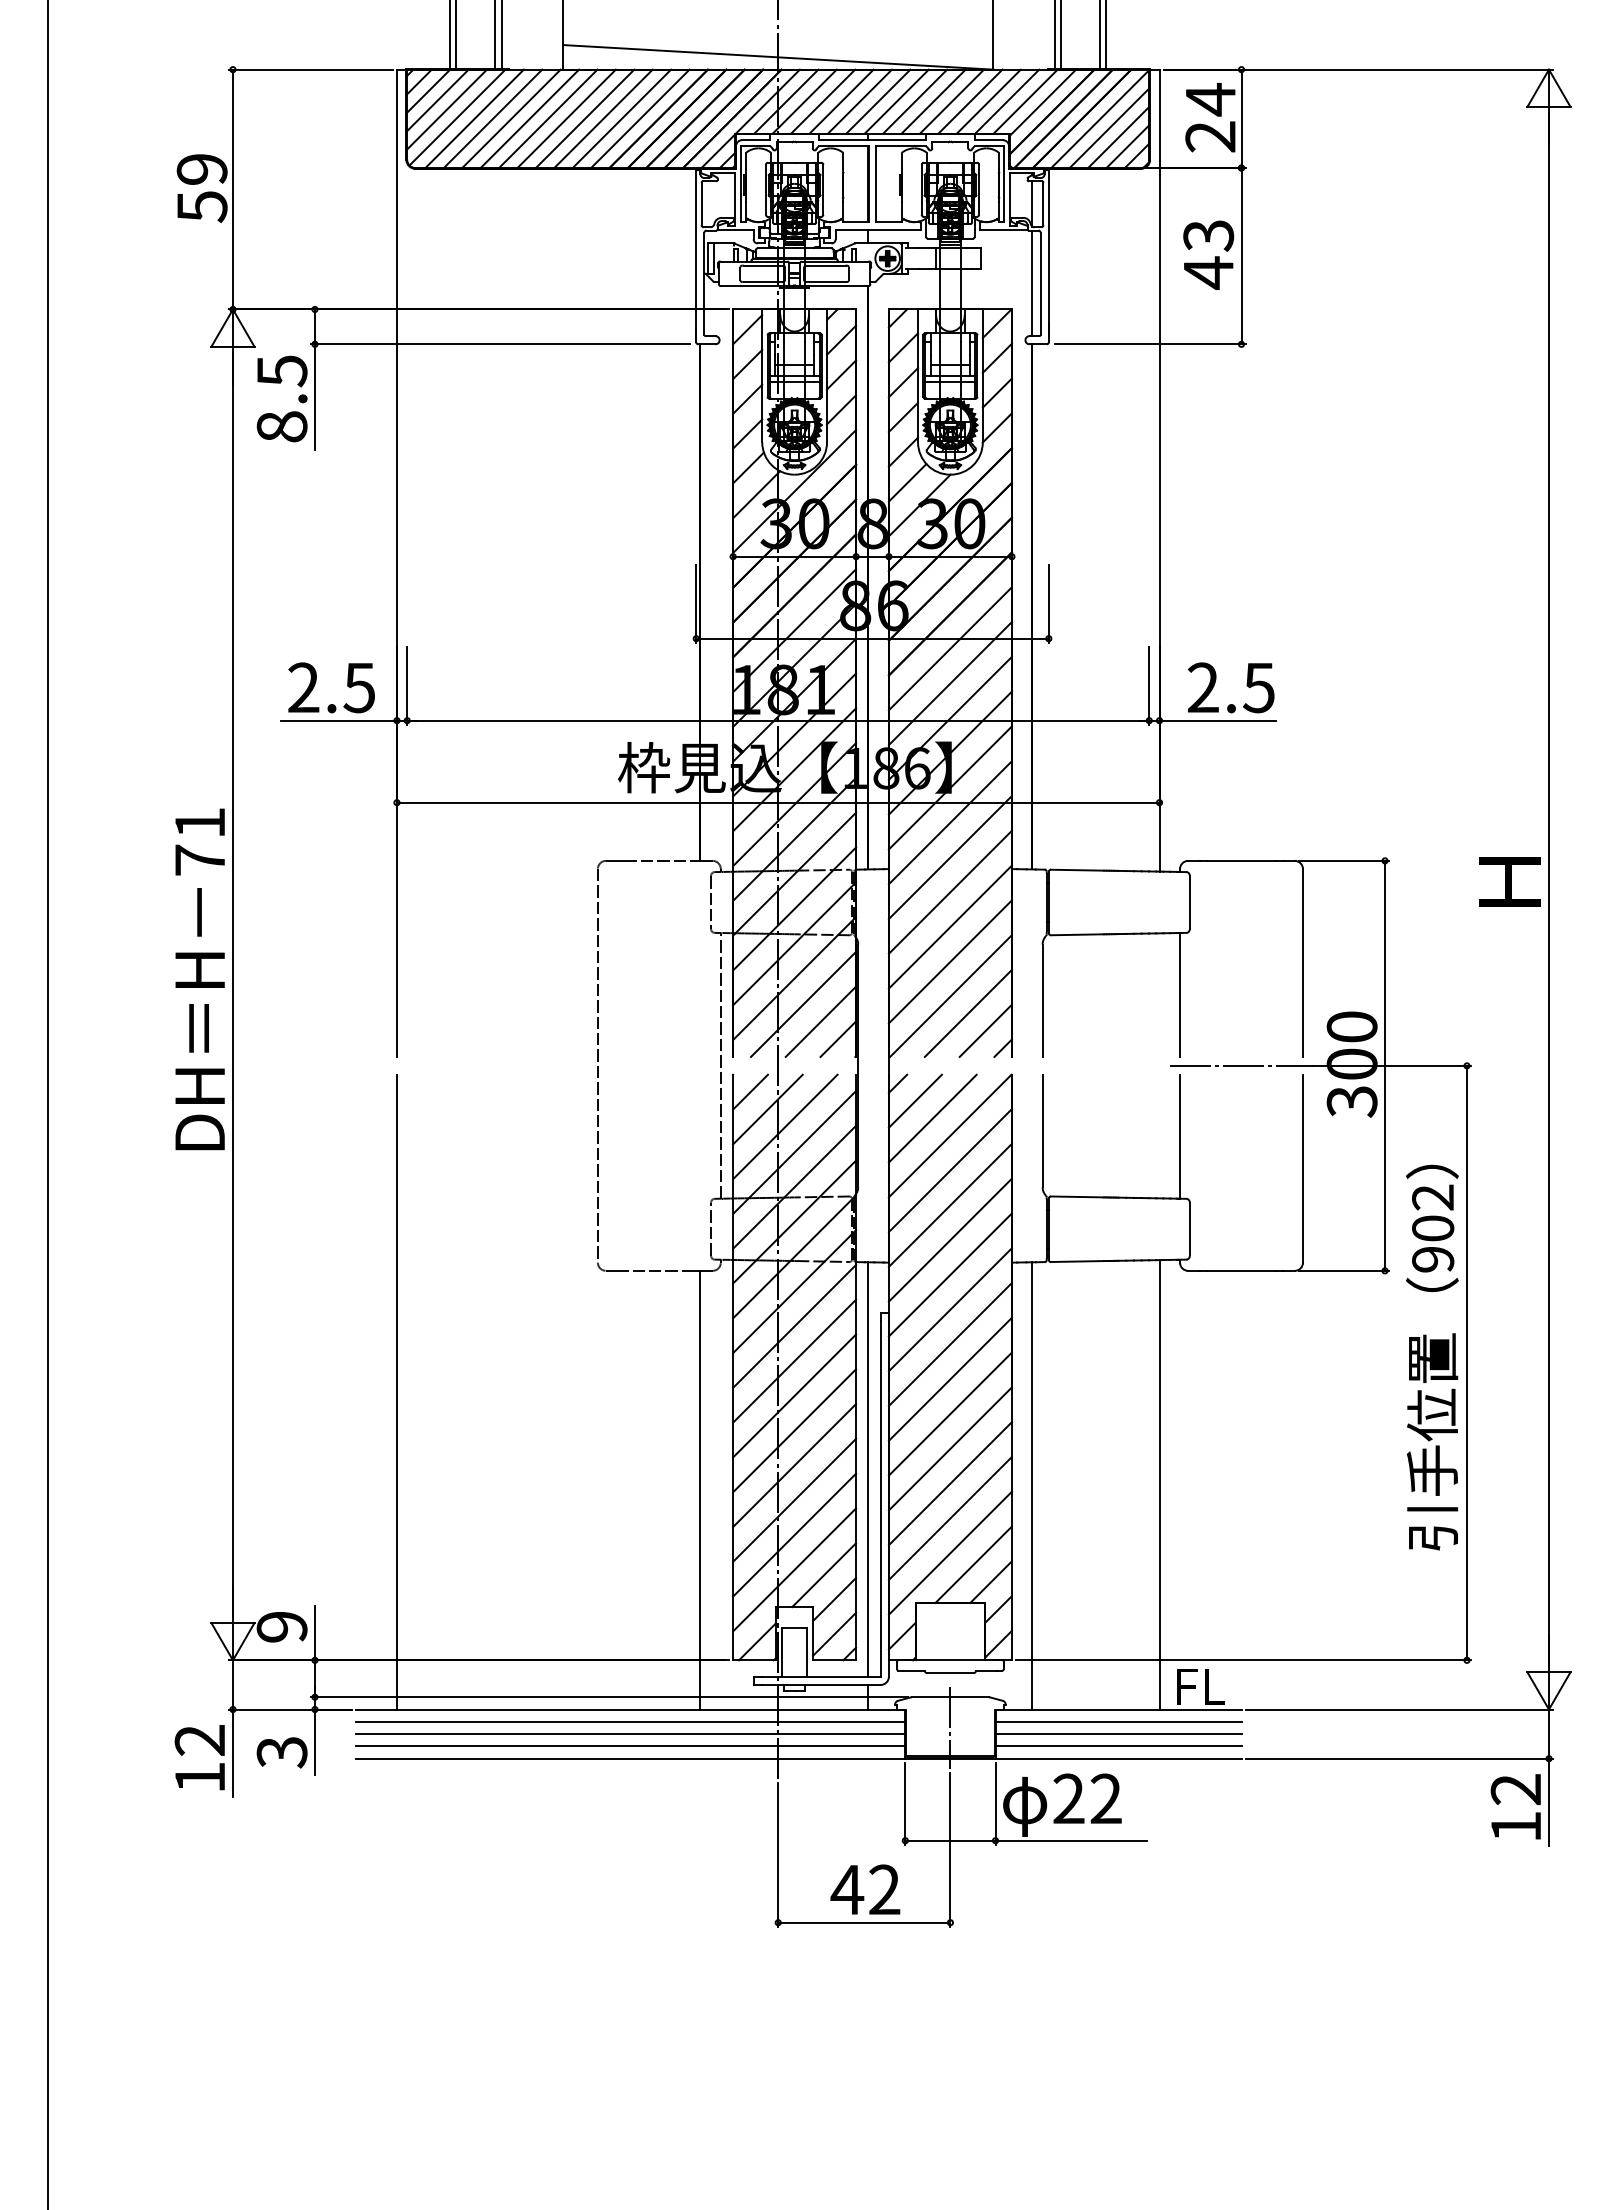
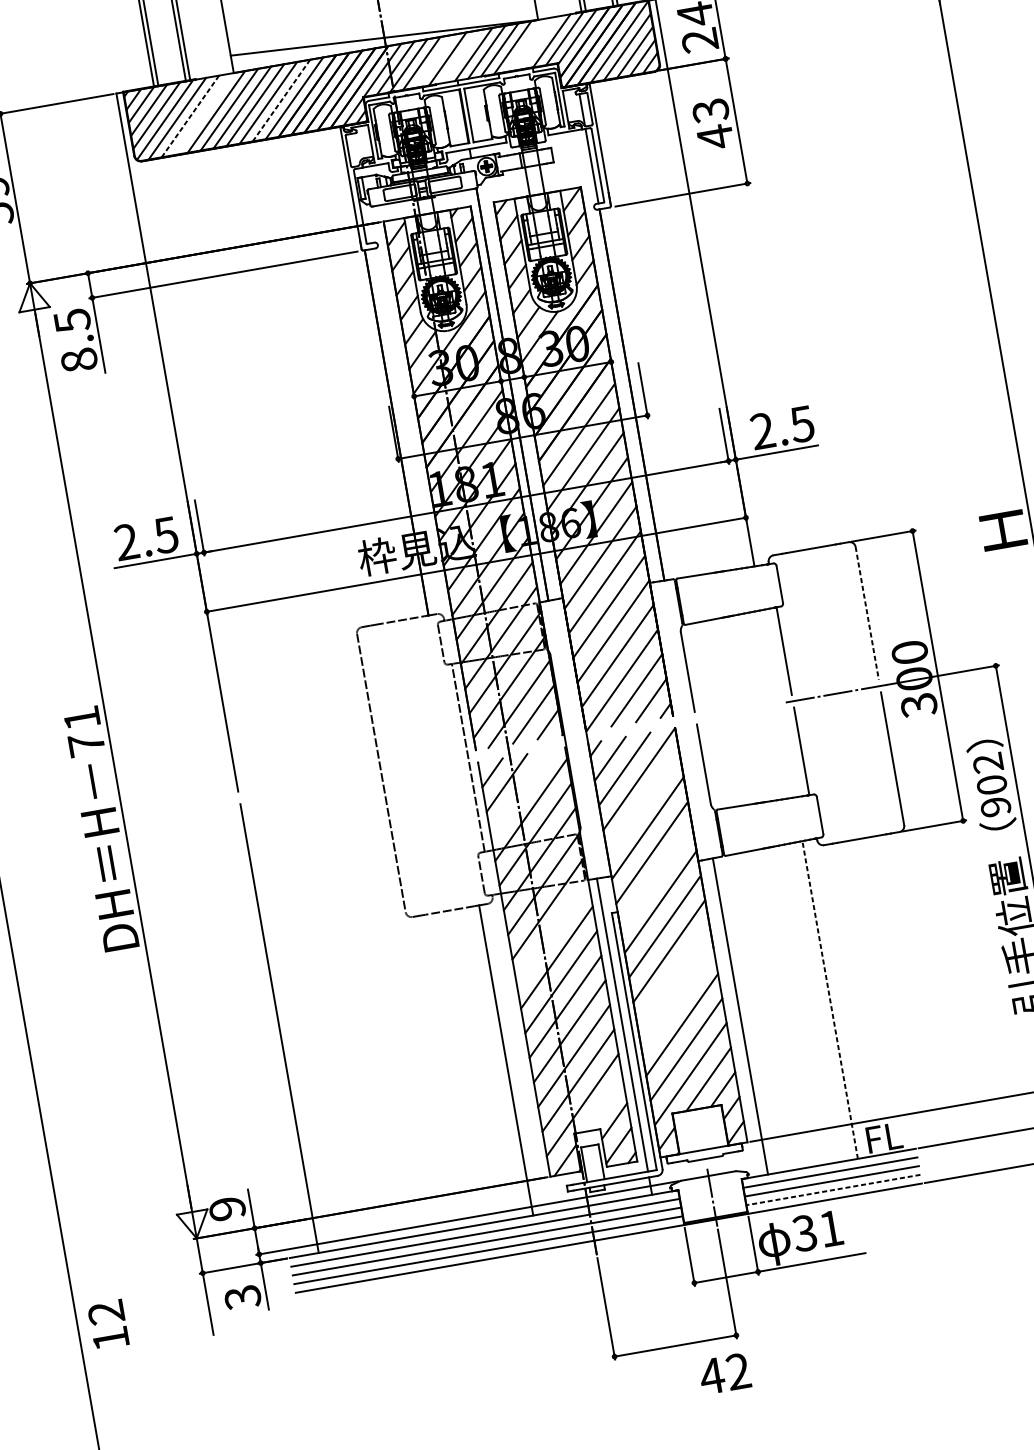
line: (841, 101) -> (434, 61), removed
line: (878, 101) -> (460, 56), removed
line: (970, 101) -> (525, 45), removed
line: (988, 101) -> (538, 43), removed
line: (493, 118) -> (190, 116), solid -> dashed
line: (511, 118) -> (203, 113), removed
line: (621, 118) -> (281, 100), solid -> dashed
line: (1303, 963) -> (867, 613), solid -> dashed
text: (199, 979) -> (100, 829), moved
line: (785, 1126) -> (521, 792), removed
line: (949, 1170) -> (642, 803), removed
line: (949, 1274) -> (655, 877), removed
line: (794, 1325) -> (552, 932), removed
line: (949, 1413) -> (672, 975), removed
line: (949, 1448) -> (677, 1000), removed
line: (1159, 1484) -> (830, 999), solid -> dashed
line: (824, 1575) -> (604, 1105), removed
line: (1118, 1746) -> (833, 1190), solid -> dashed
text: (199, 1757) -> (108, 1324), moved
text: (1086, 1798) -> (817, 1230), 22 -> 31
text: (865, 1889) -> (724, 1373), moved

